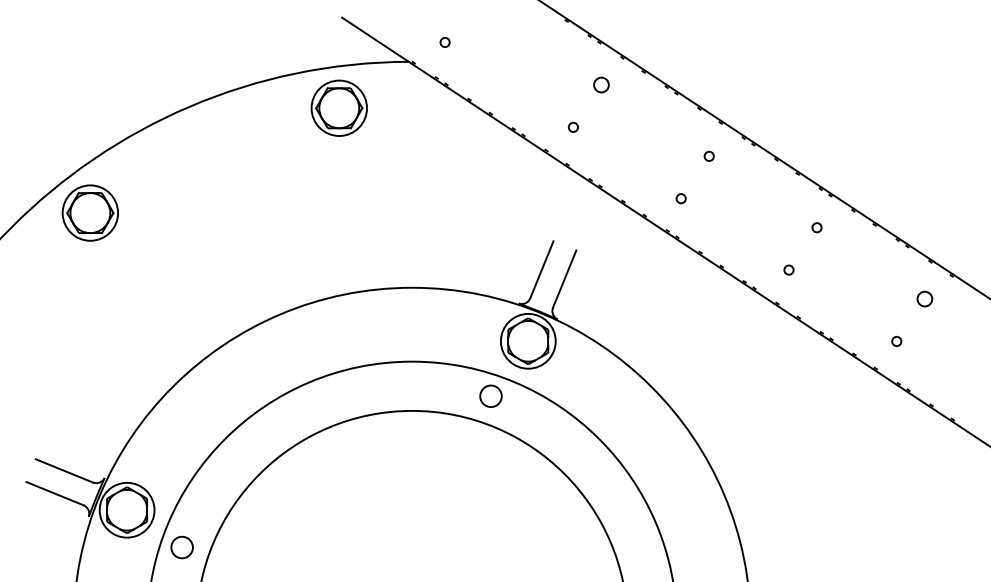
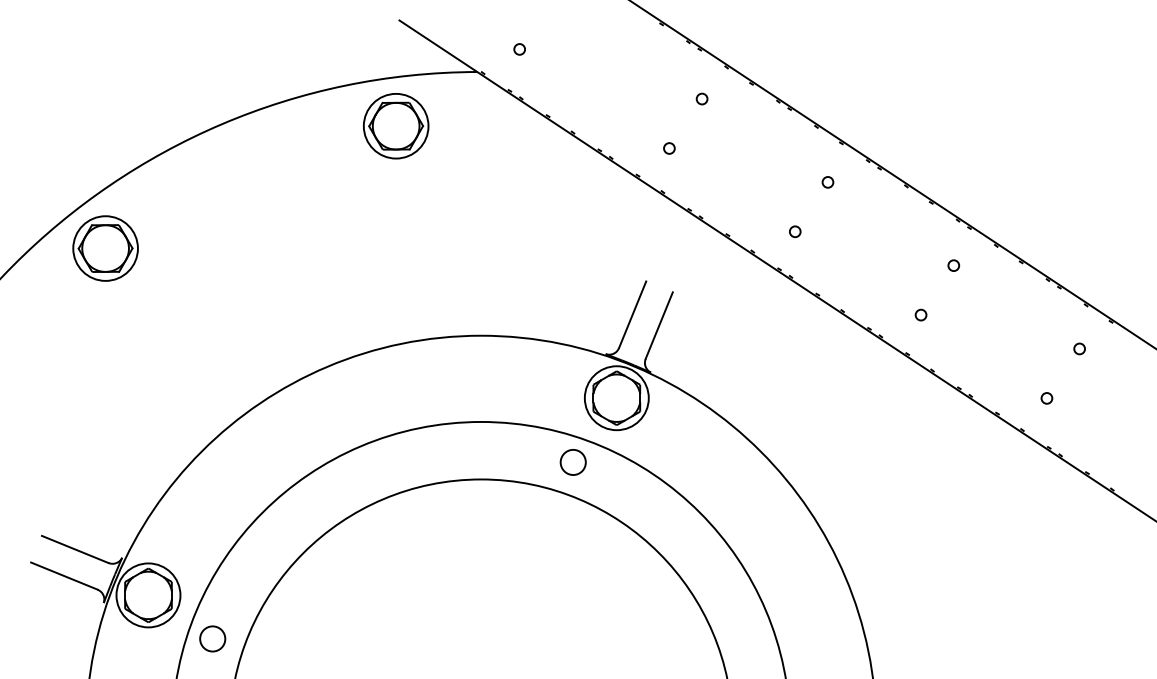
circle: (600, 84) -> (701, 98), size x0.62
circle: (924, 298) -> (1079, 348), size x0.62

